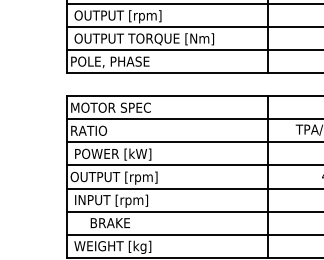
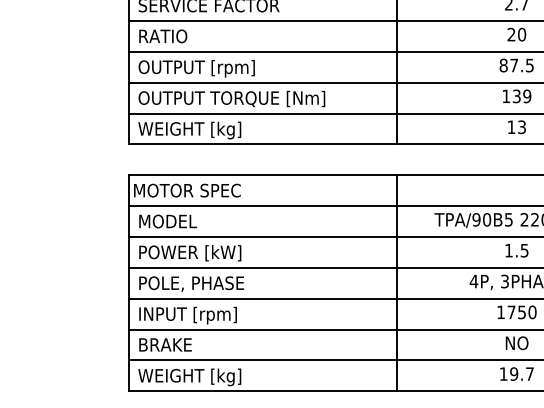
text: (111, 62) -> (187, 130), POLE, PHASE -> WEIGHT [kg]
text: (94, 130) -> (165, 221), RATIO -> MODEL
text: (114, 177) -> (191, 284), OUTPUT [rpm] -> POLE, PHASE
text: (110, 222) -> (165, 344), moved

